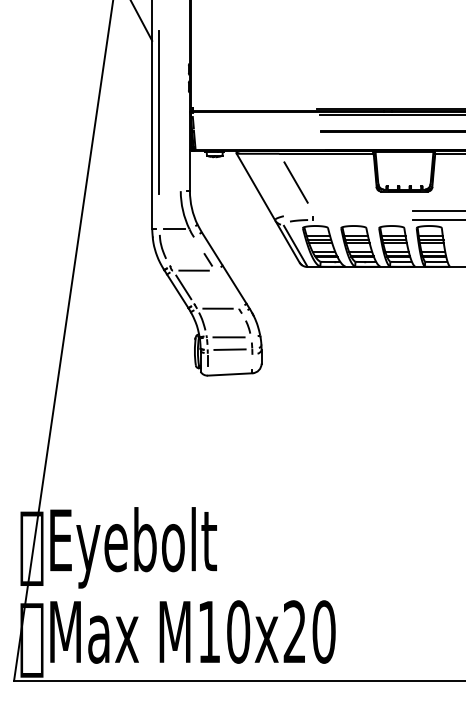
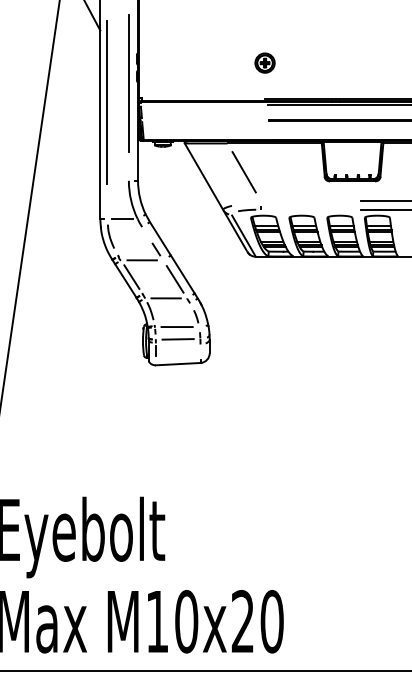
part: (316, 72) -> (264, 62), added
line: (180, 93) -> (128, 83), added
line: (226, 289) -> (174, 279), added

